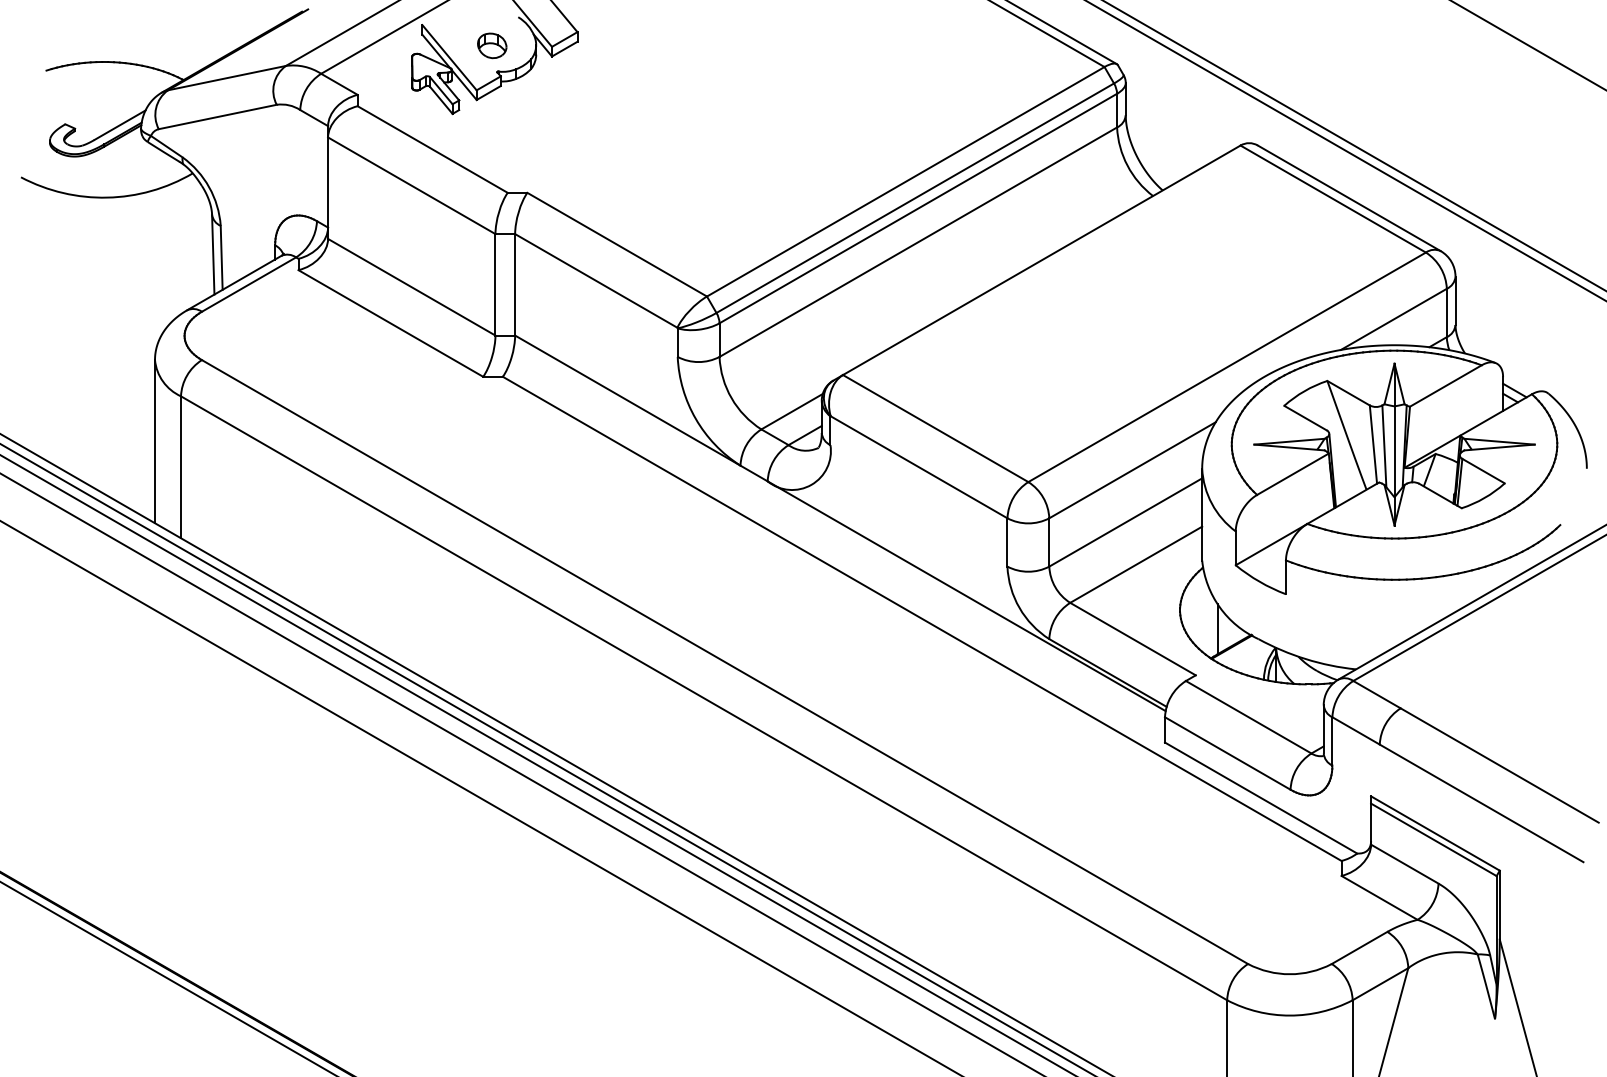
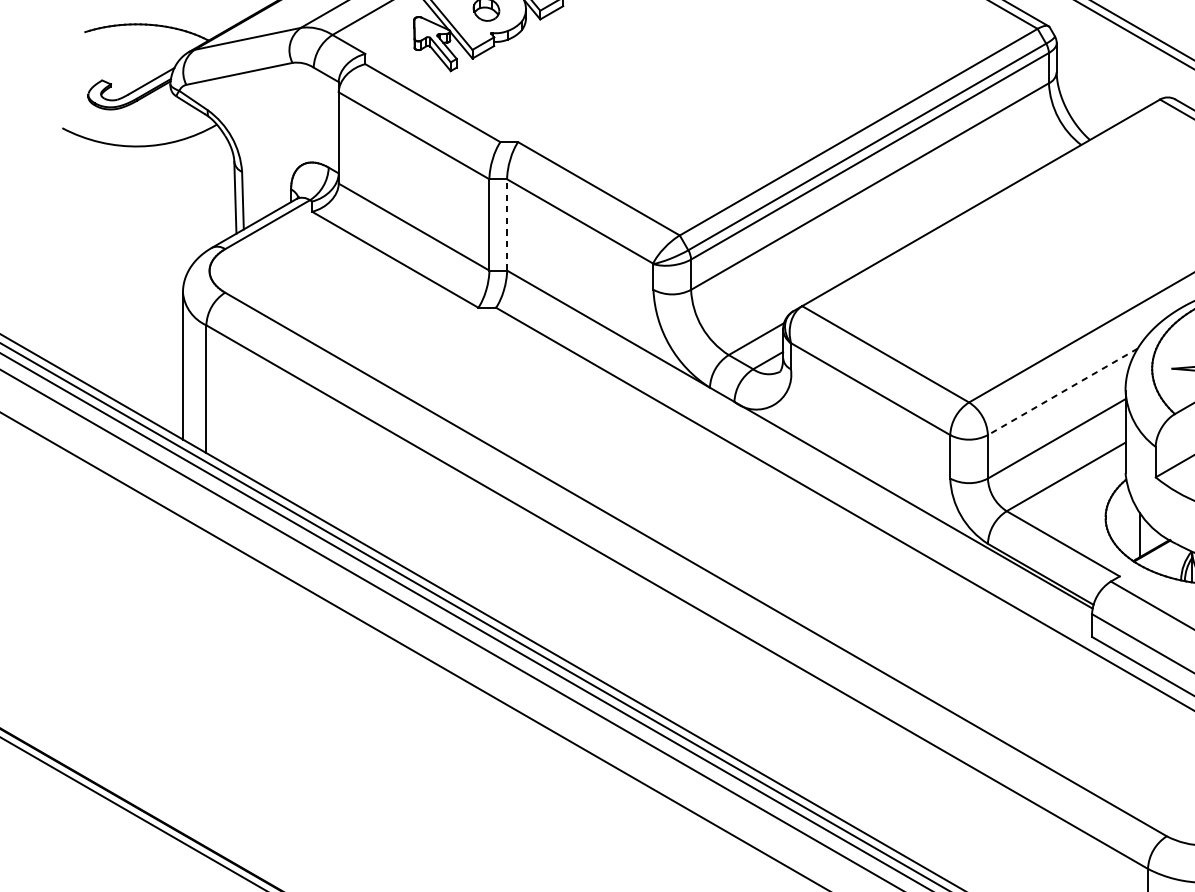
line: (515, 284) -> (507, 224), solid -> dashed
line: (1132, 470) -> (1062, 392), solid -> dashed

